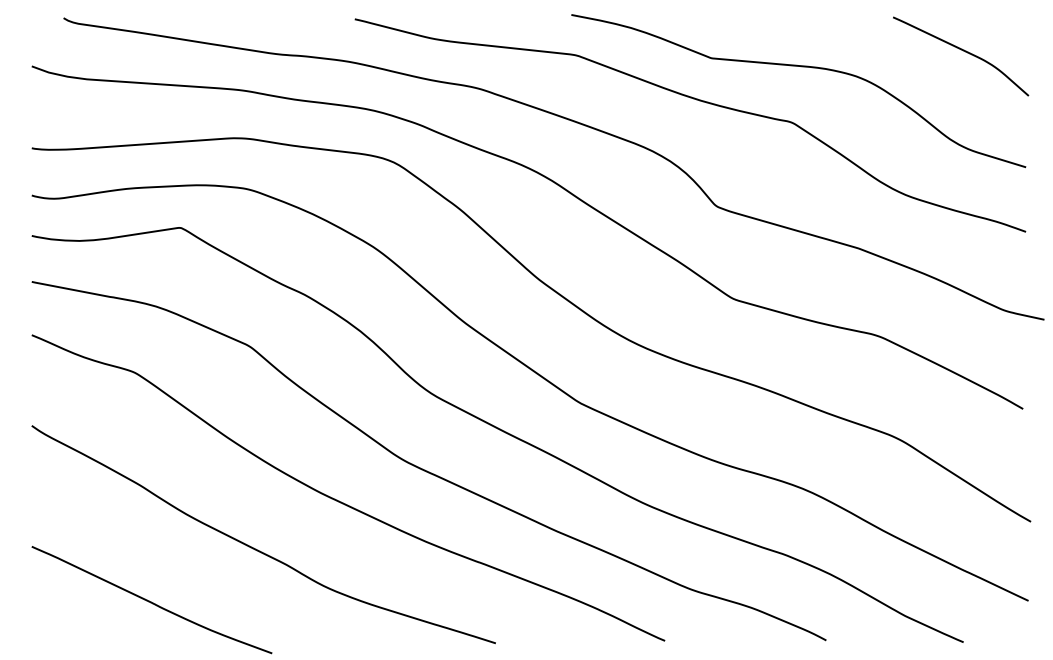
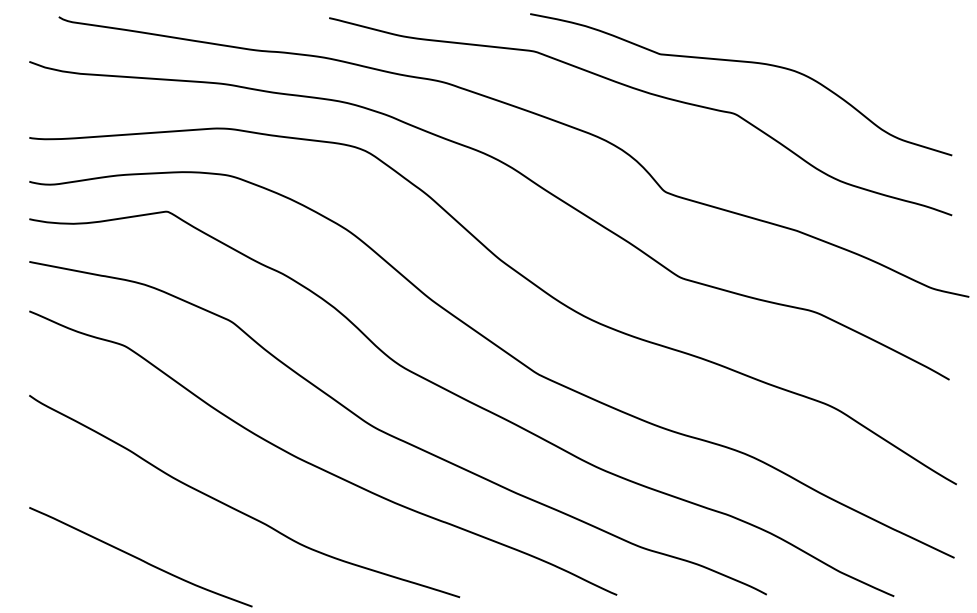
curve: (963, 52) -> (894, 48), removed

